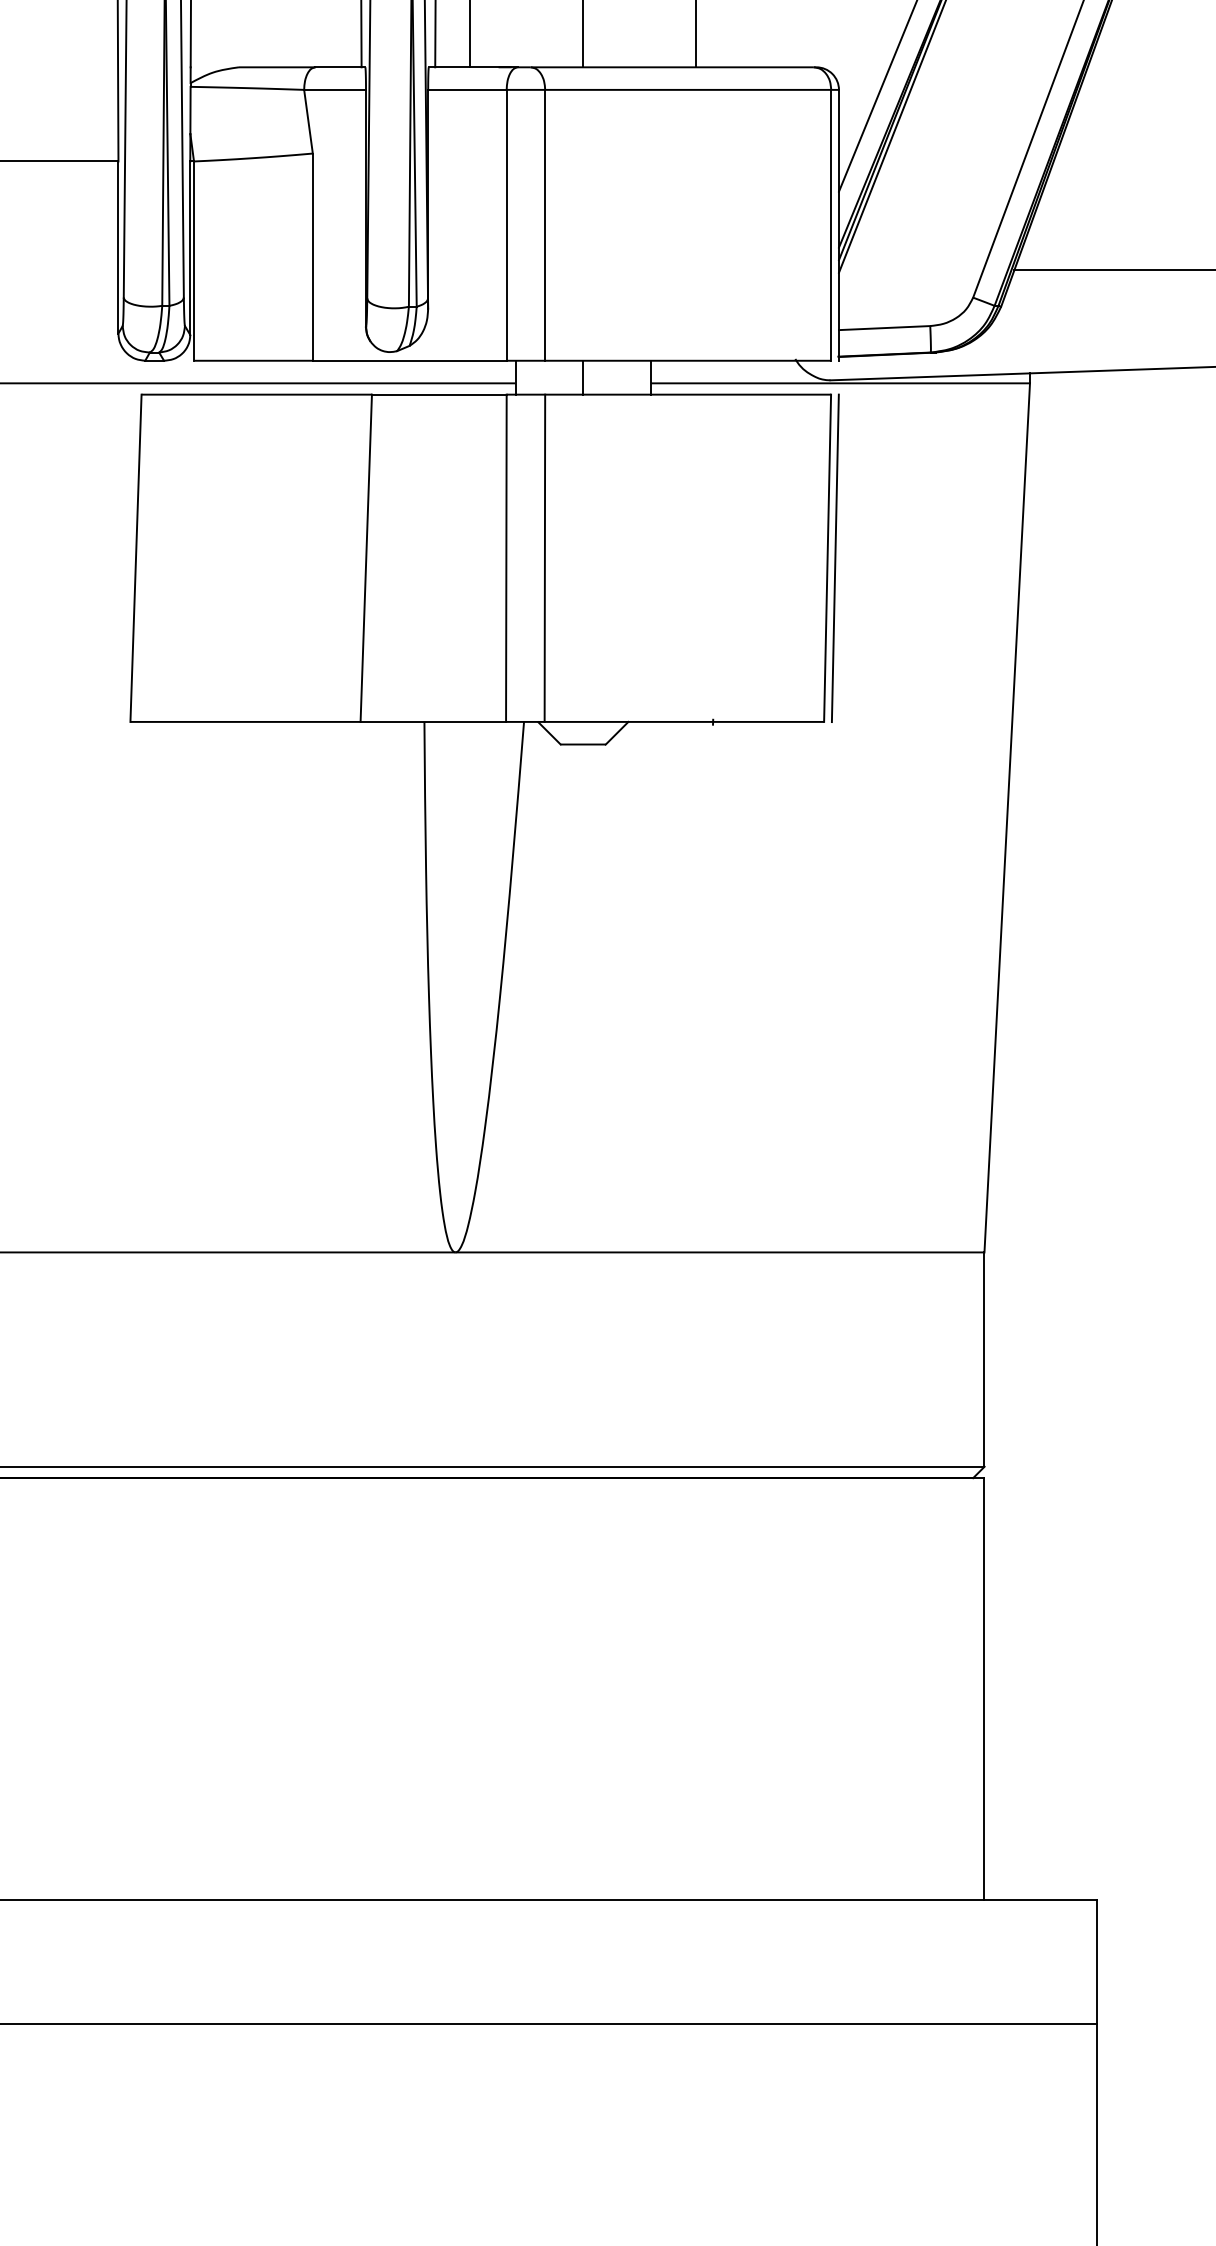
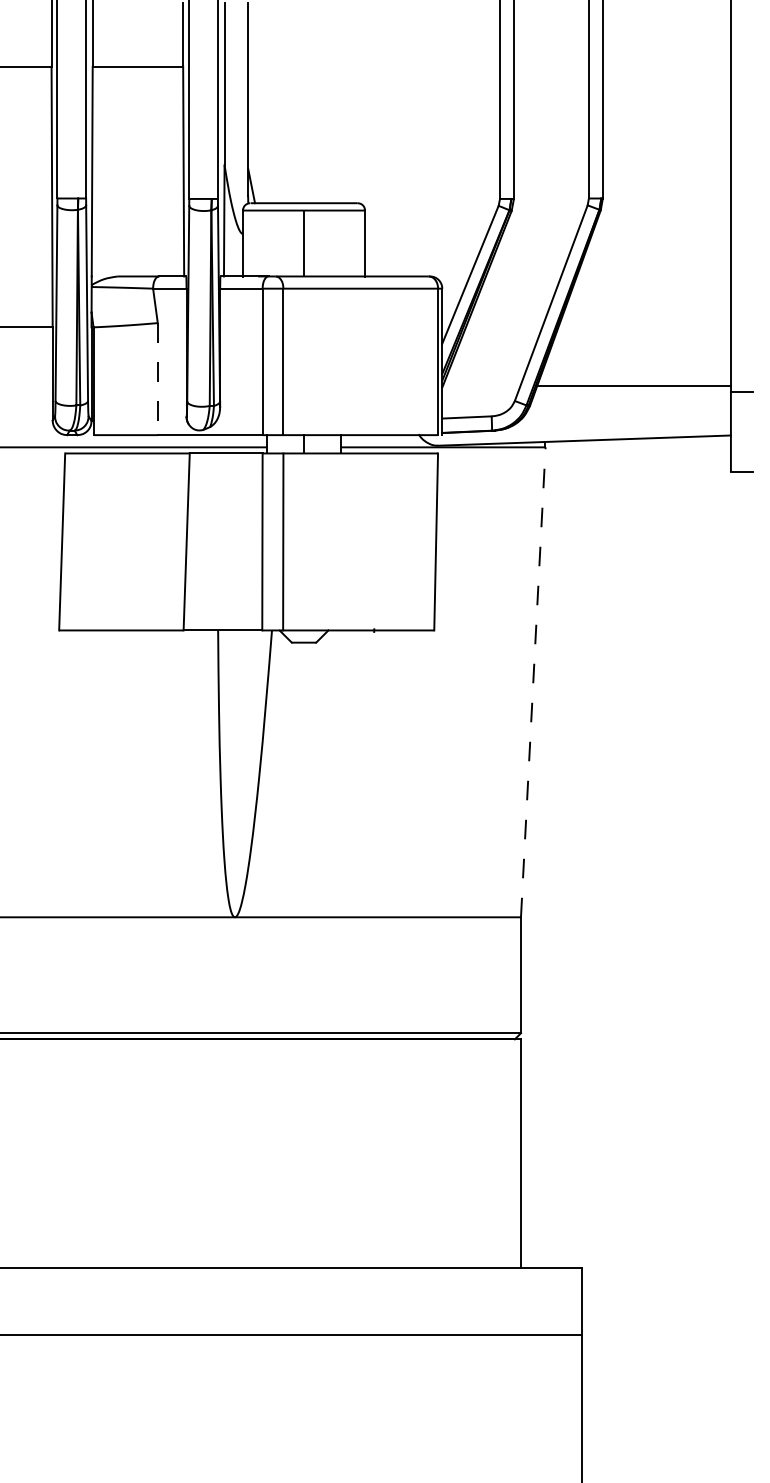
line: (312, 257) -> (157, 379), solid -> dashed
line: (835, 557) -> (440, 541), removed
line: (1007, 816) -> (533, 681), solid -> dashed

